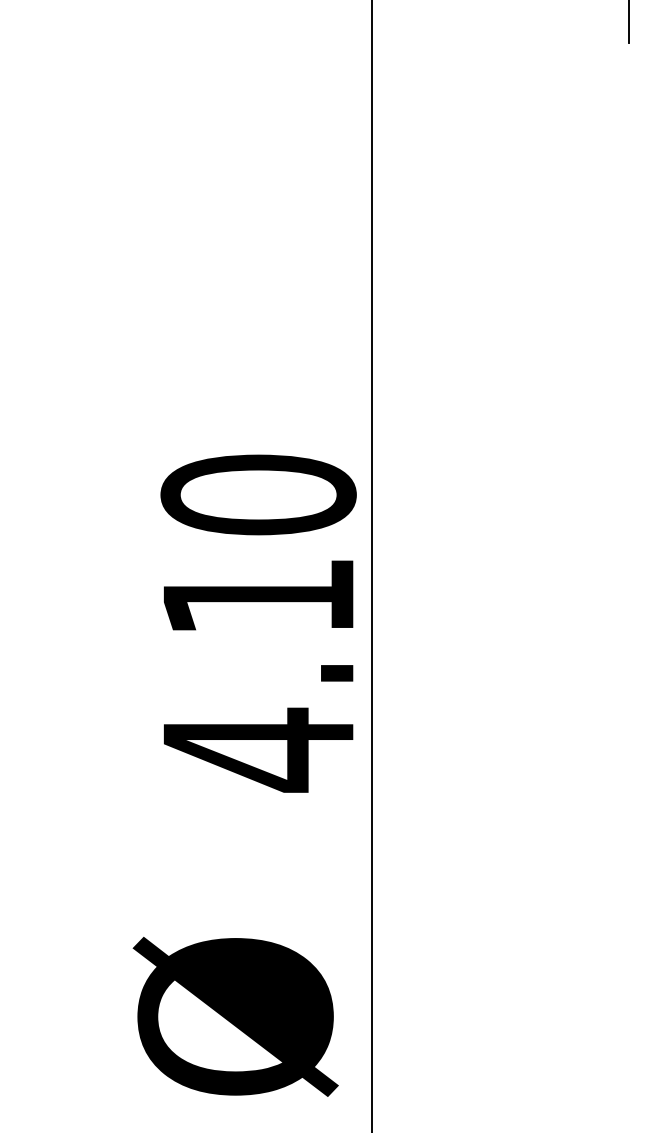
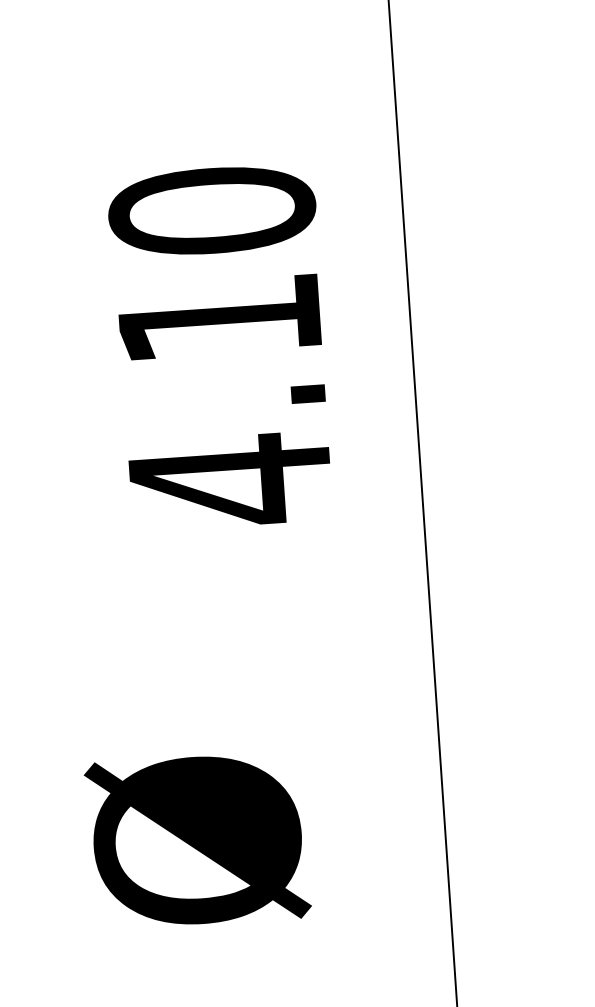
text: (258, 623) -> (221, 347), moved
text: (235, 1016) -> (197, 840), moved

